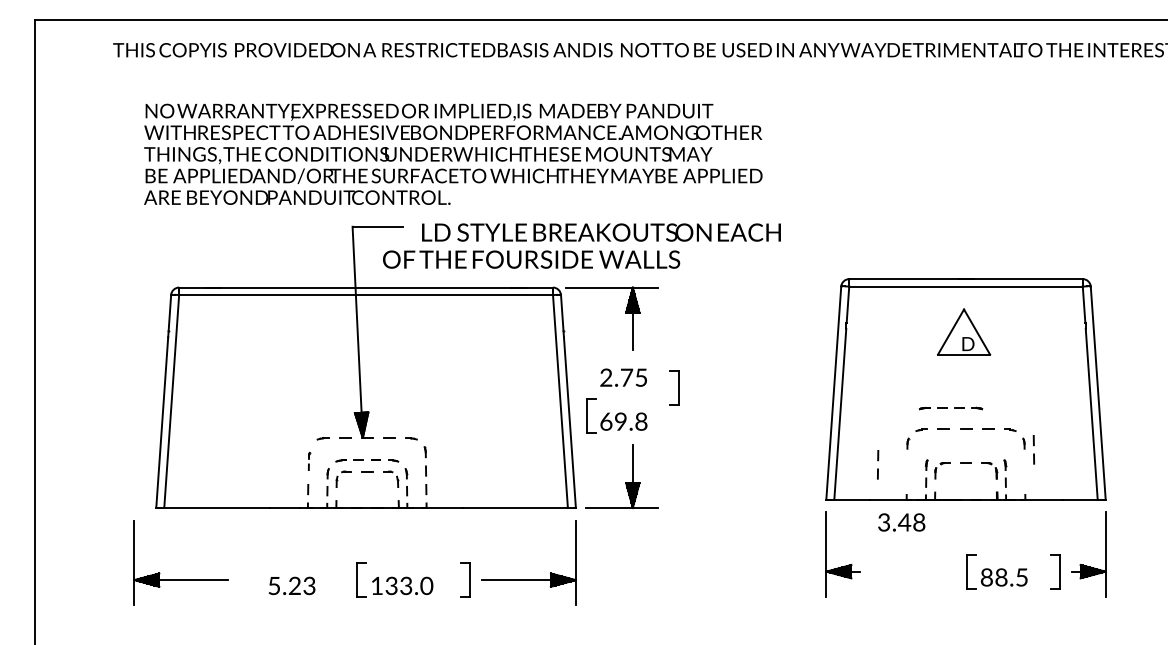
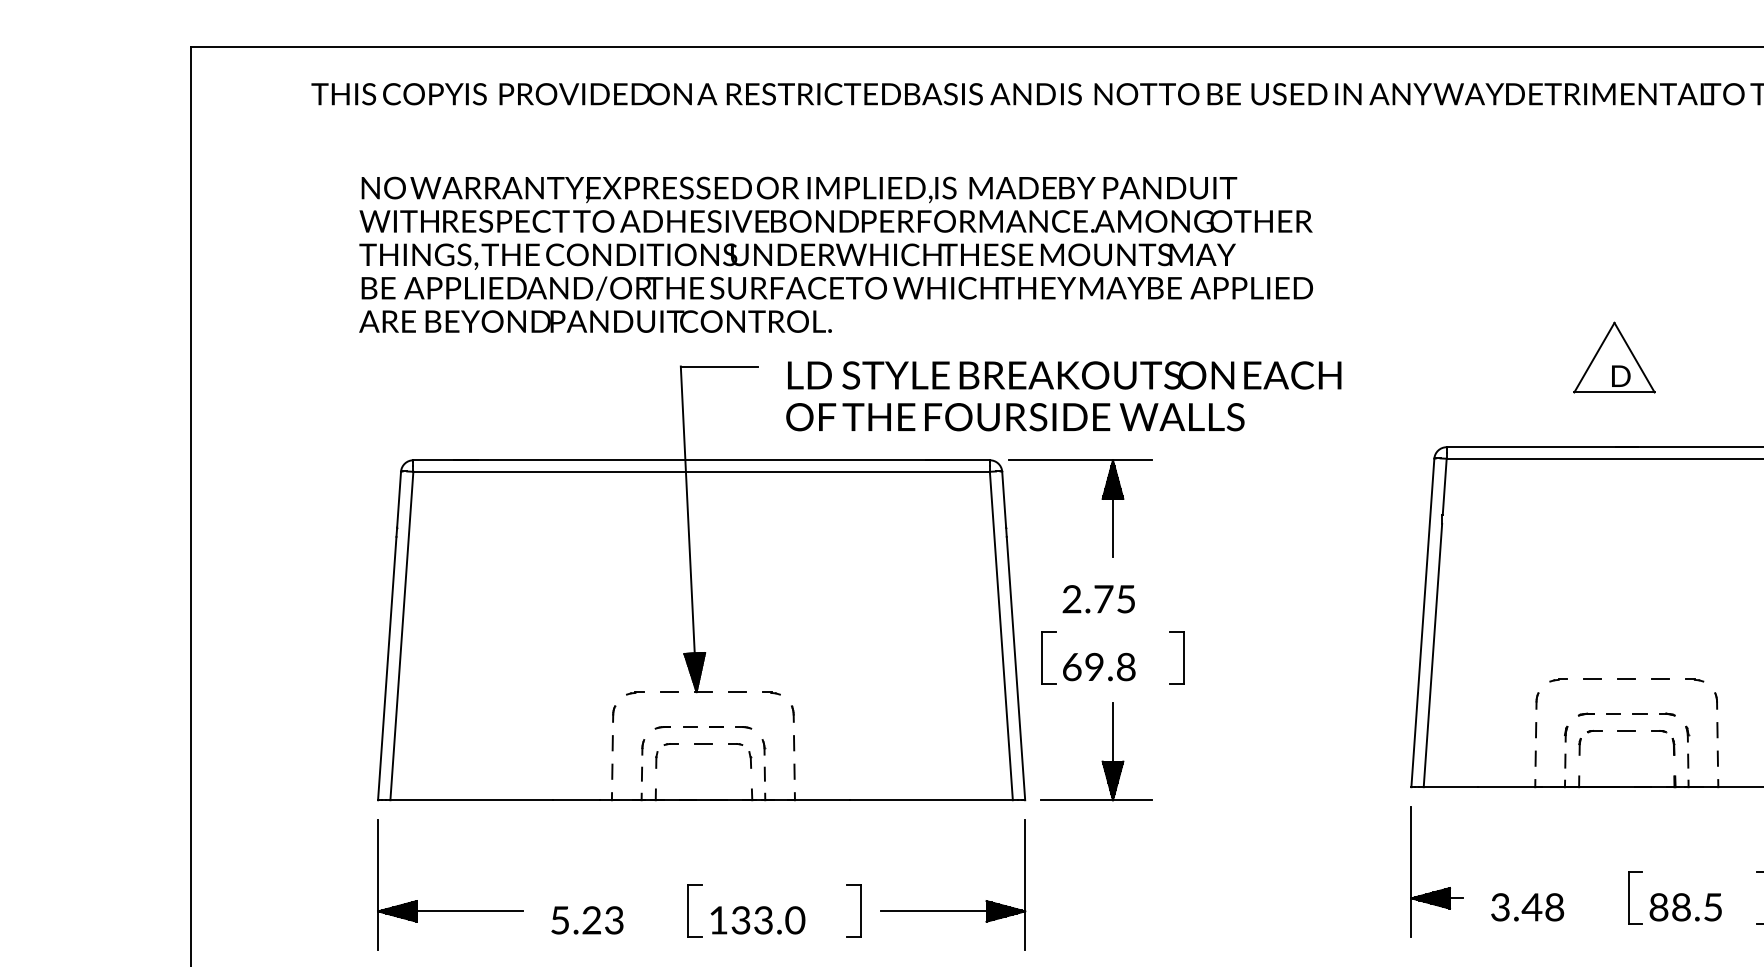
text: (531, 259) -> (1015, 416), moved
part: (964, 331) -> (1615, 356), moved
part: (674, 387) -> (1177, 657), moved
part: (950, 408) -> (1625, 714), moved
part: (1033, 449) -> (1716, 743), moved
part: (309, 461) -> (614, 728), size x1.67
line: (878, 461) -> (1536, 739), moved
text: (901, 522) -> (1527, 907), moved
part: (180, 579) -> (449, 910), moved

